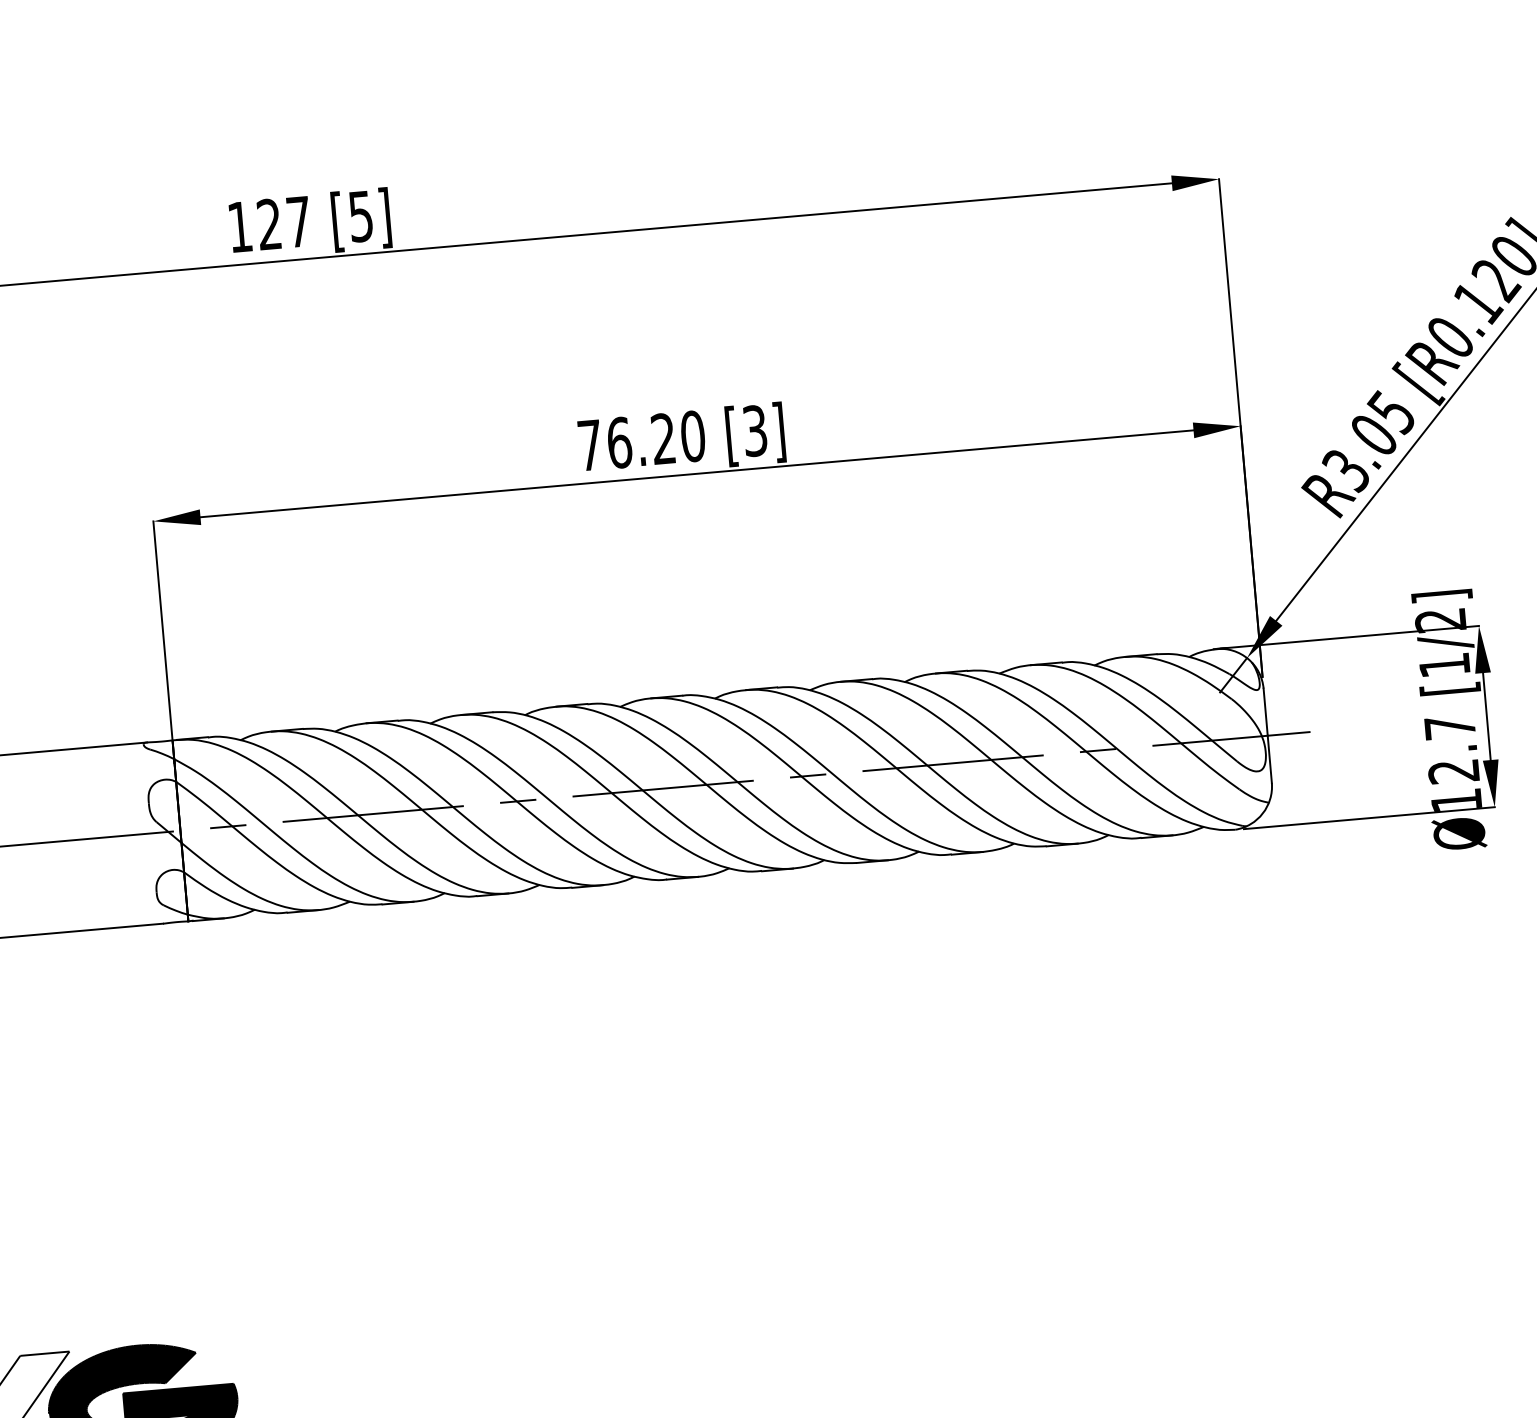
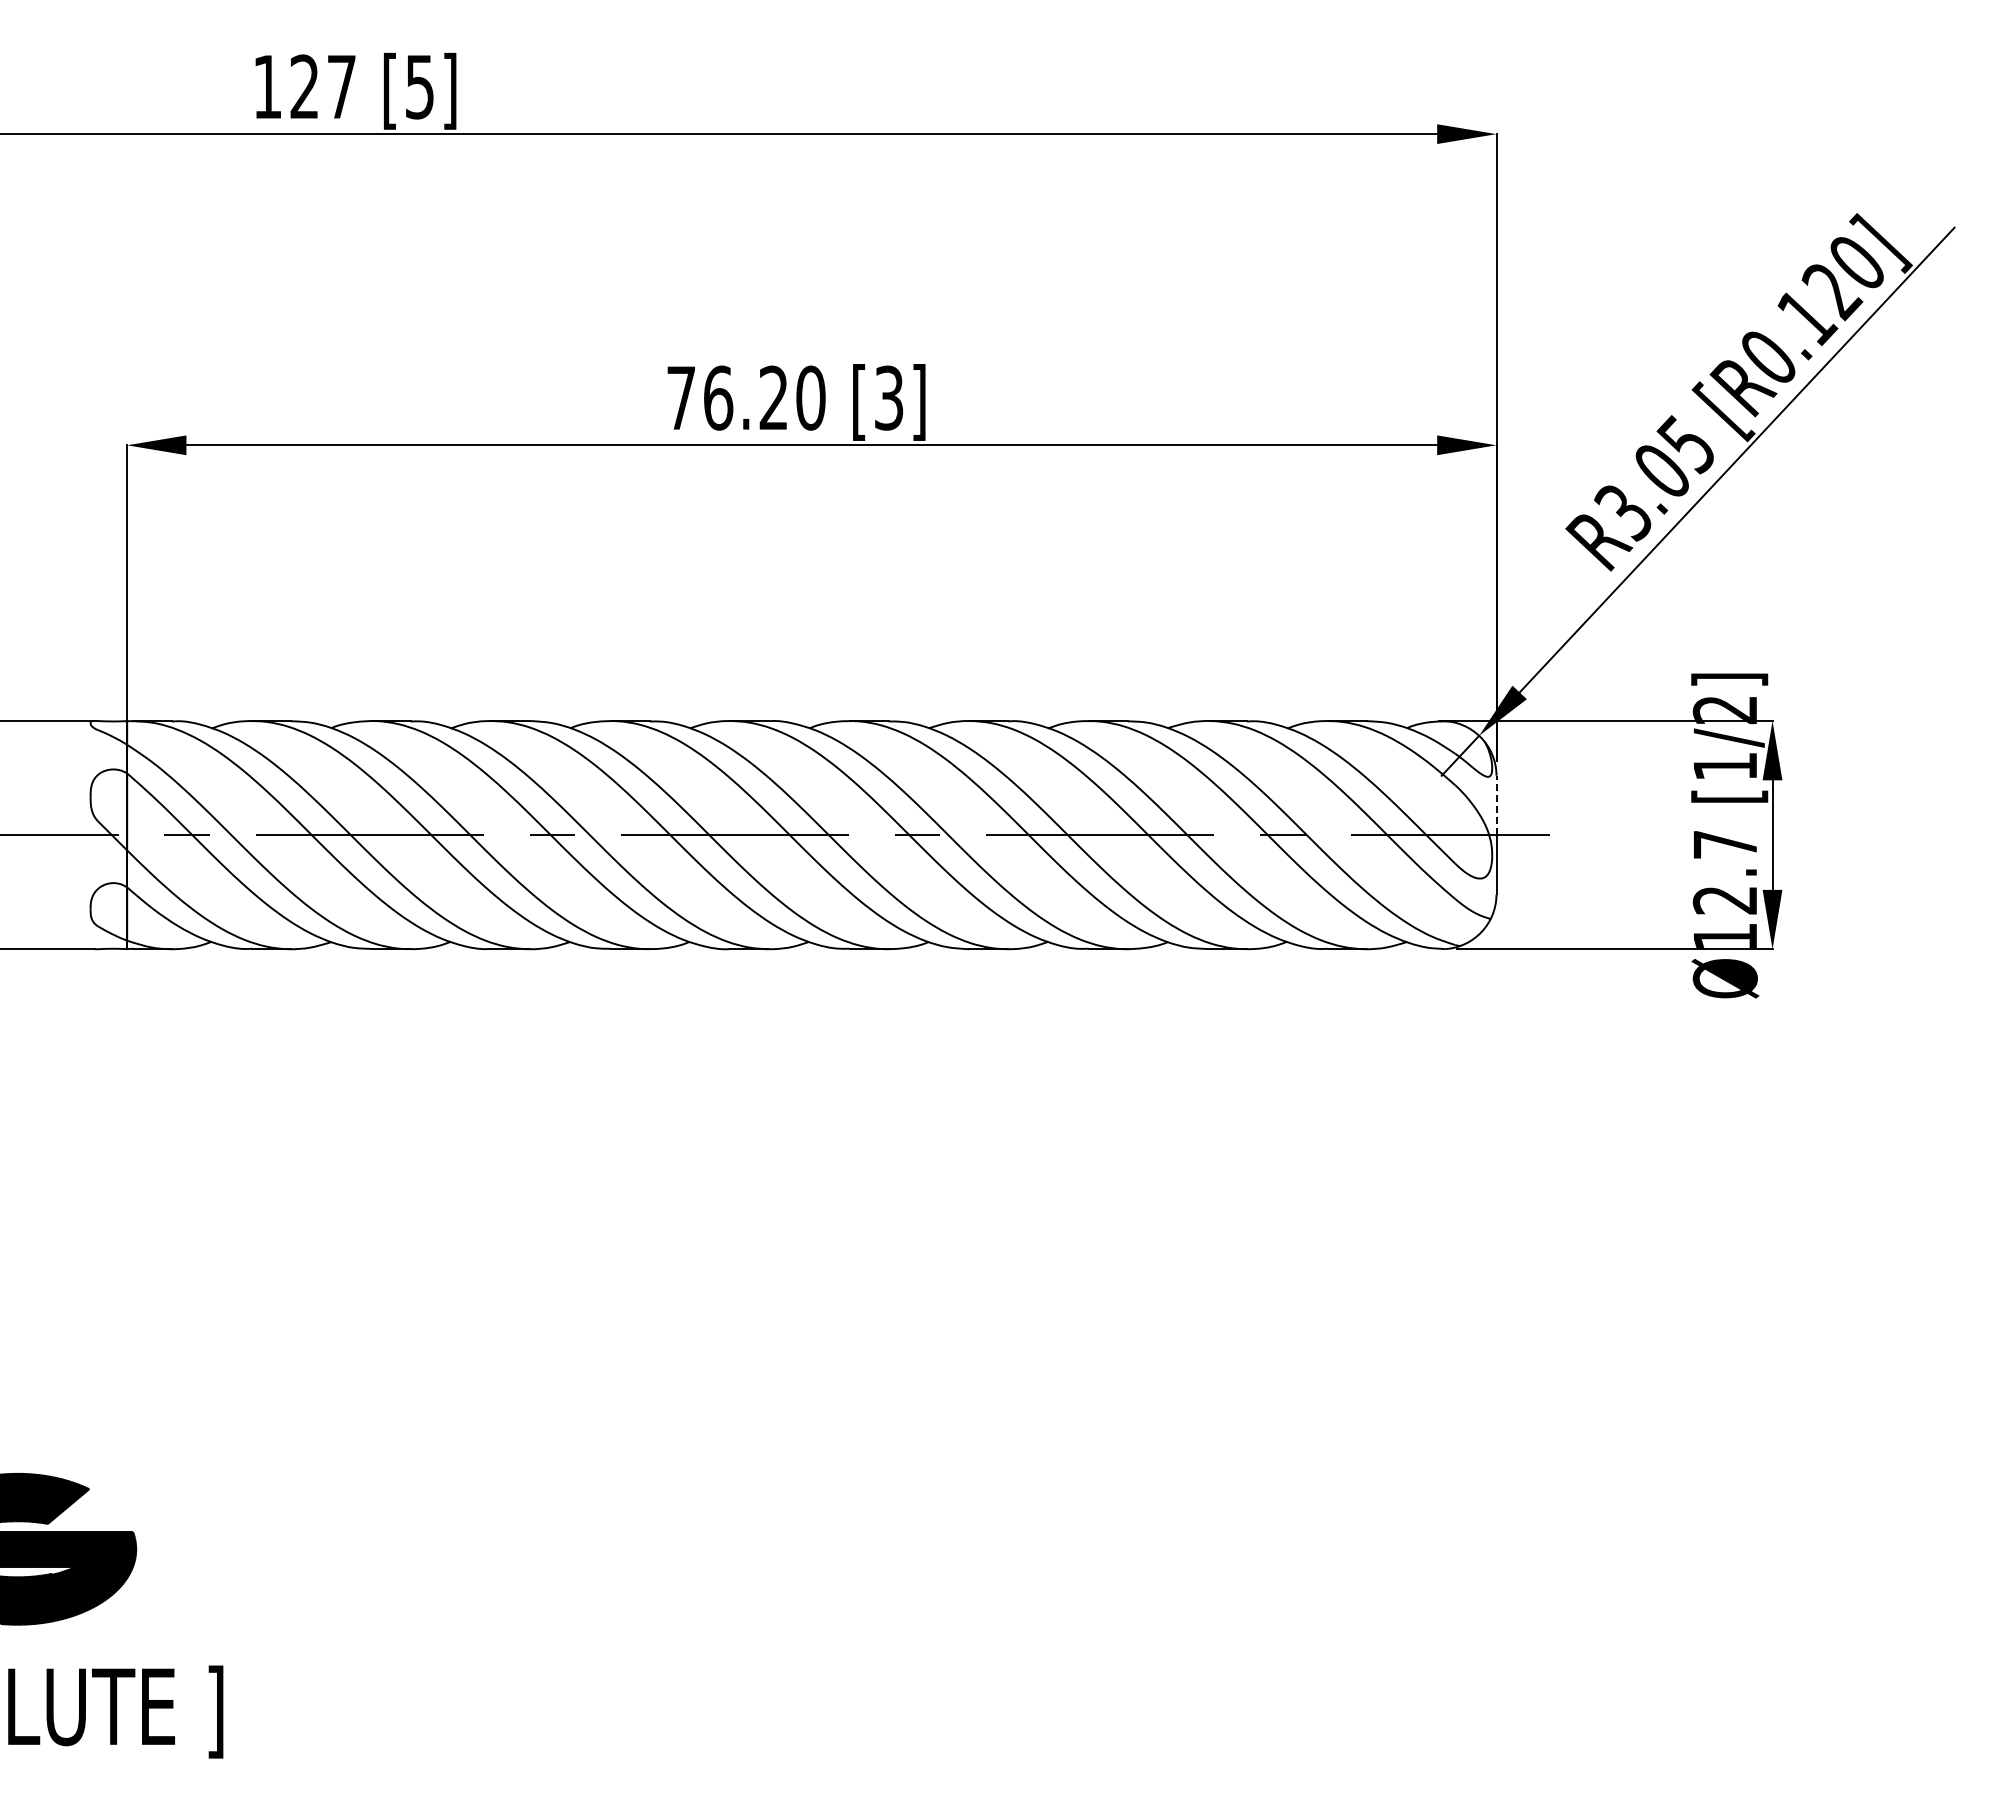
line: (1265, 712) -> (1496, 805), solid -> dashed

